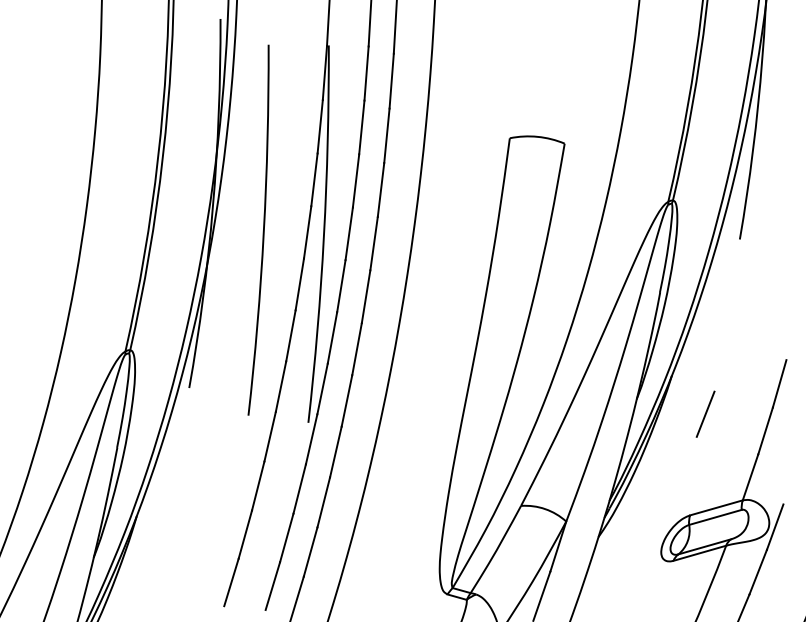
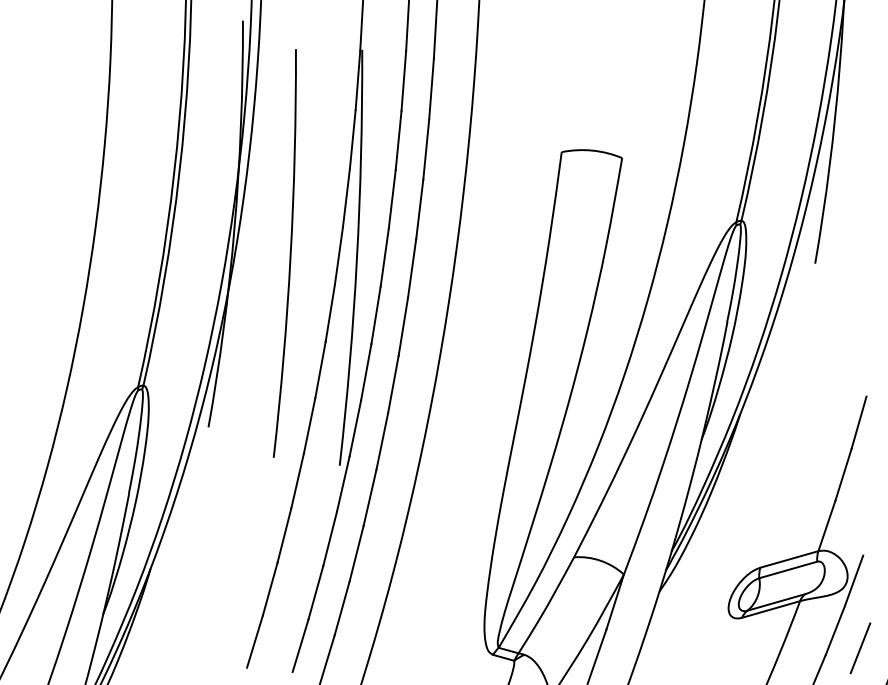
line: (705, 414) -> (860, 648), moved

